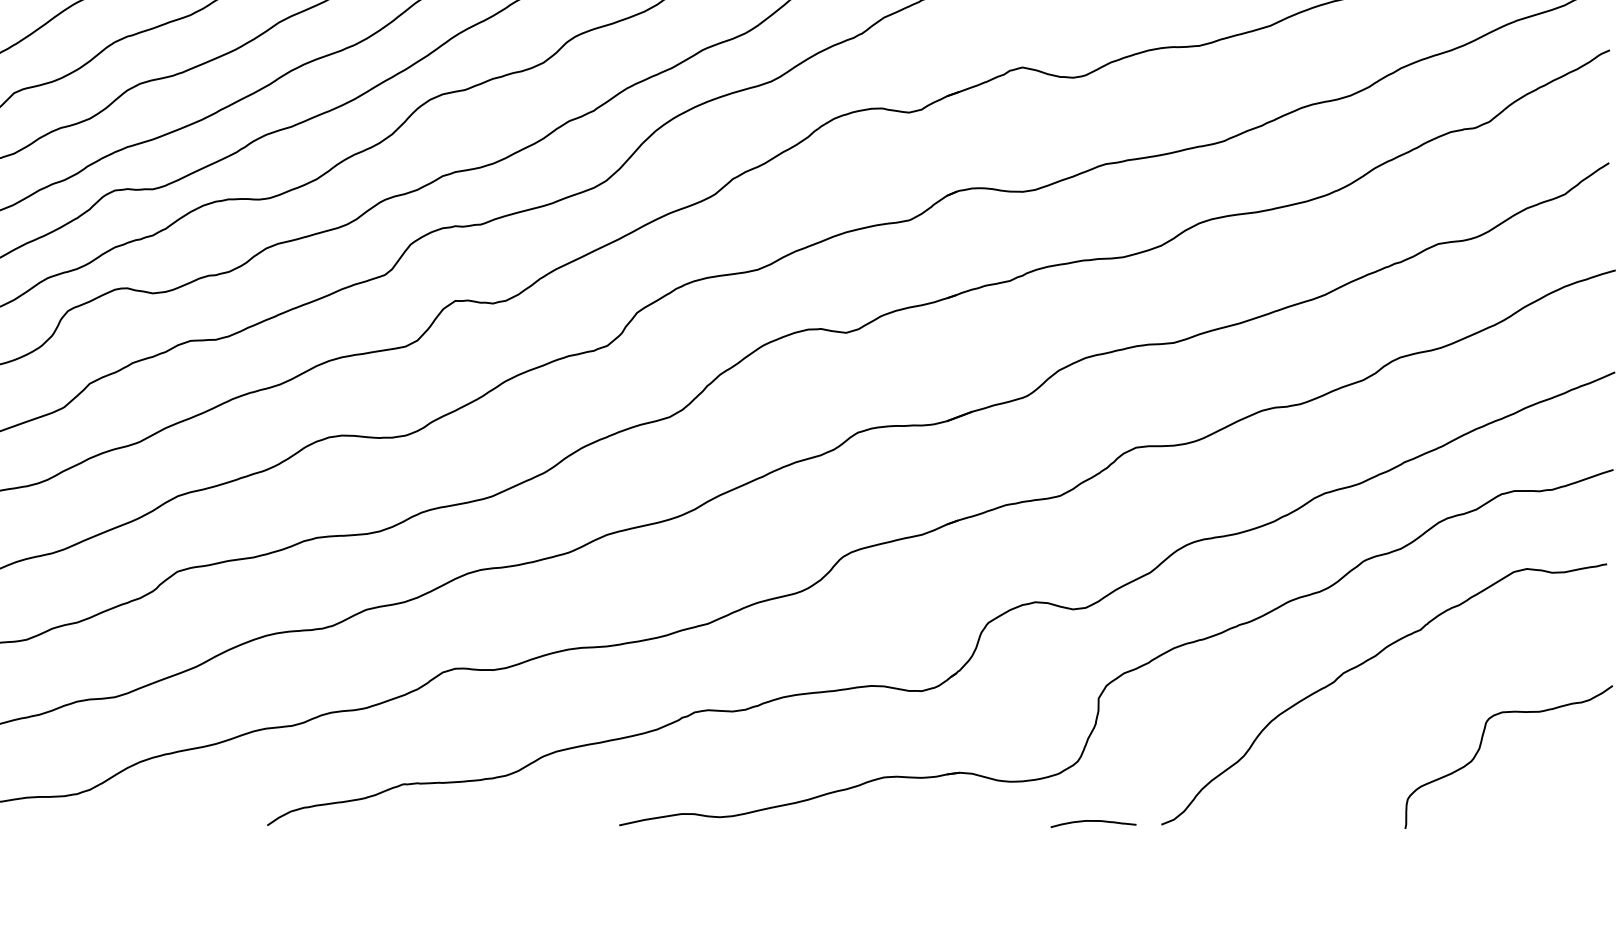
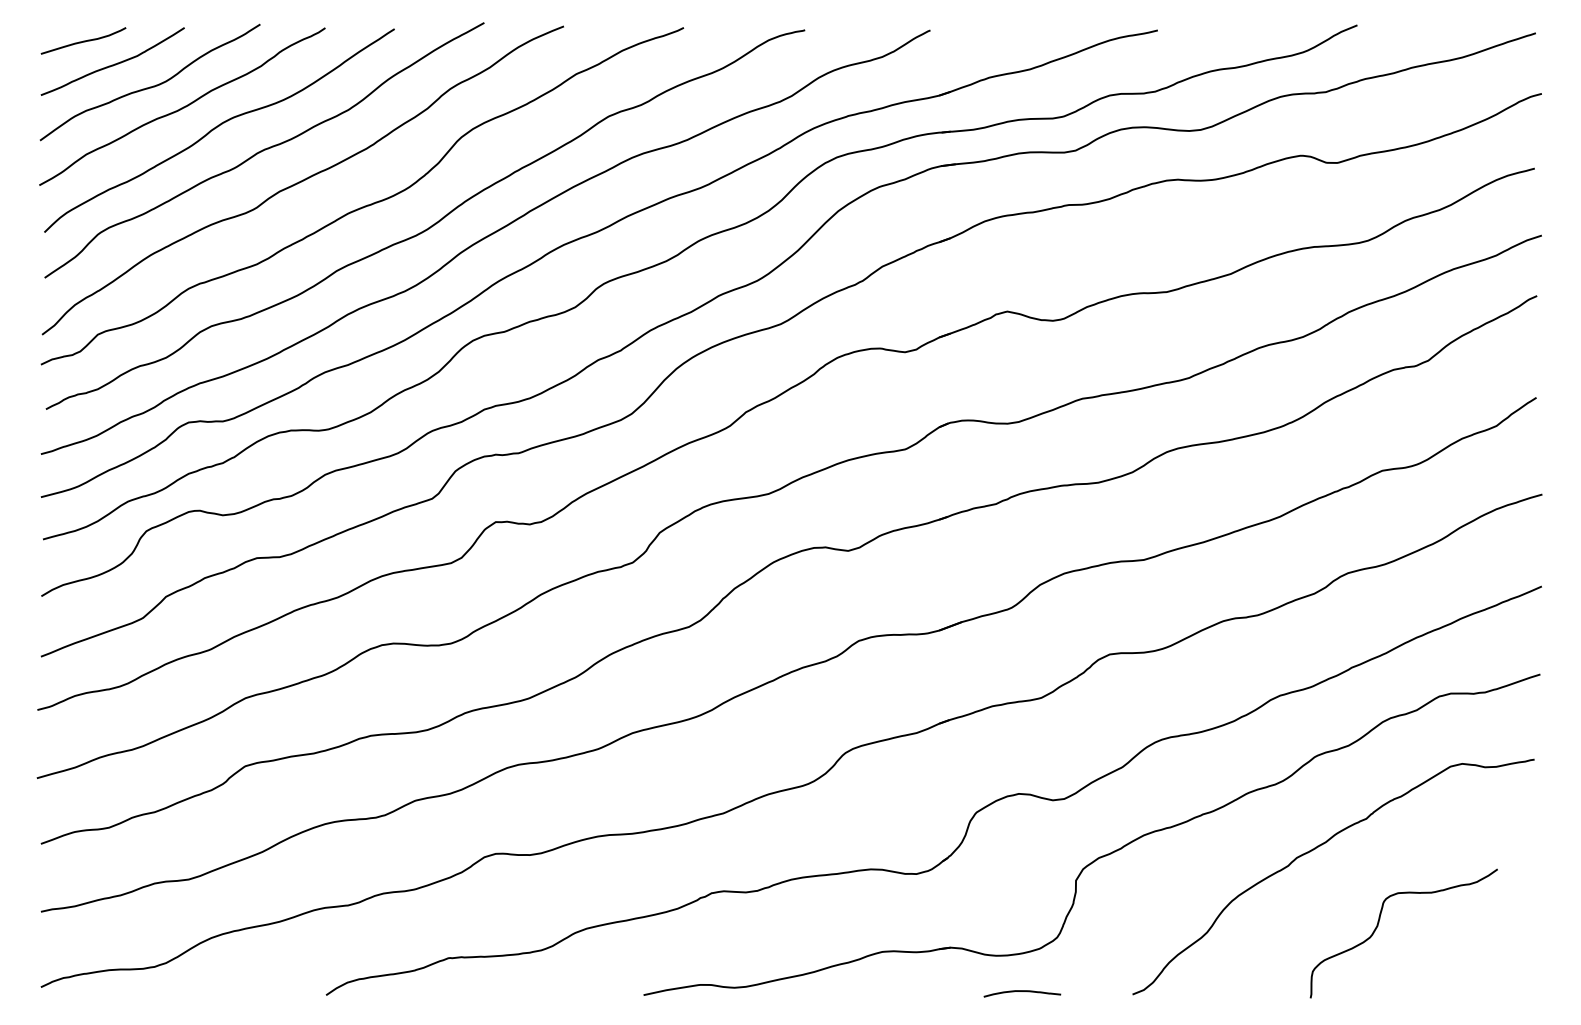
curve: (1480, 749) -> (1378, 926), moved
curve: (1093, 821) -> (1022, 991), moved

